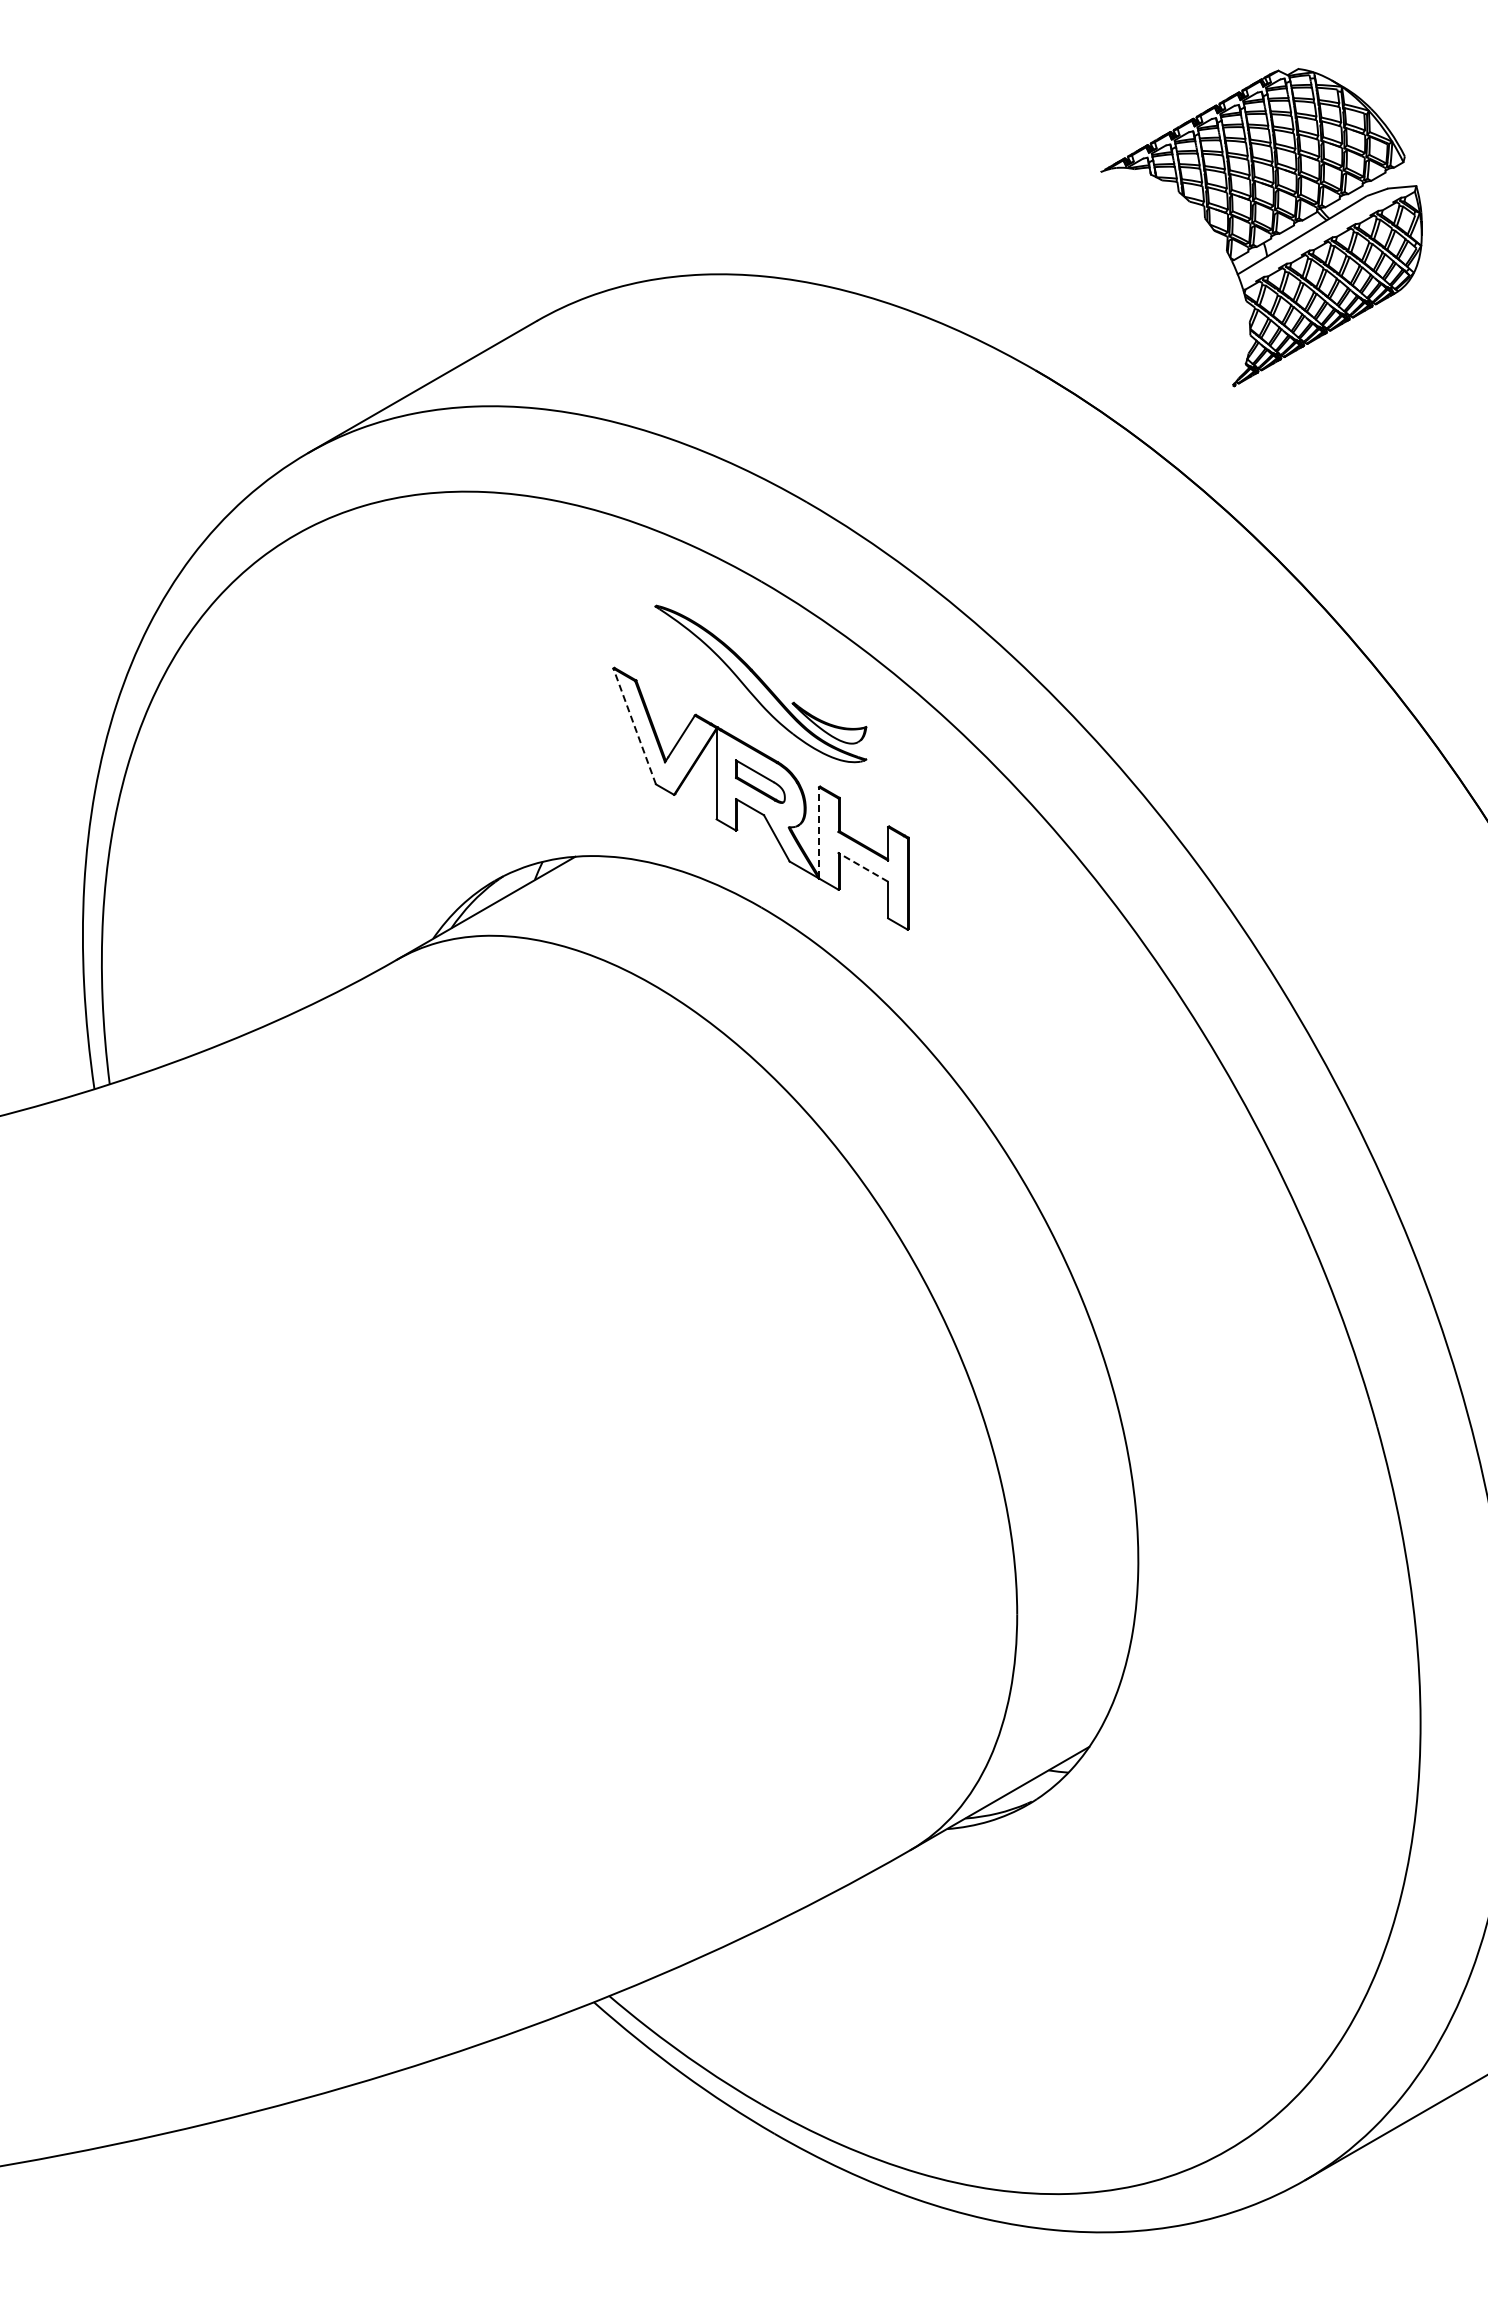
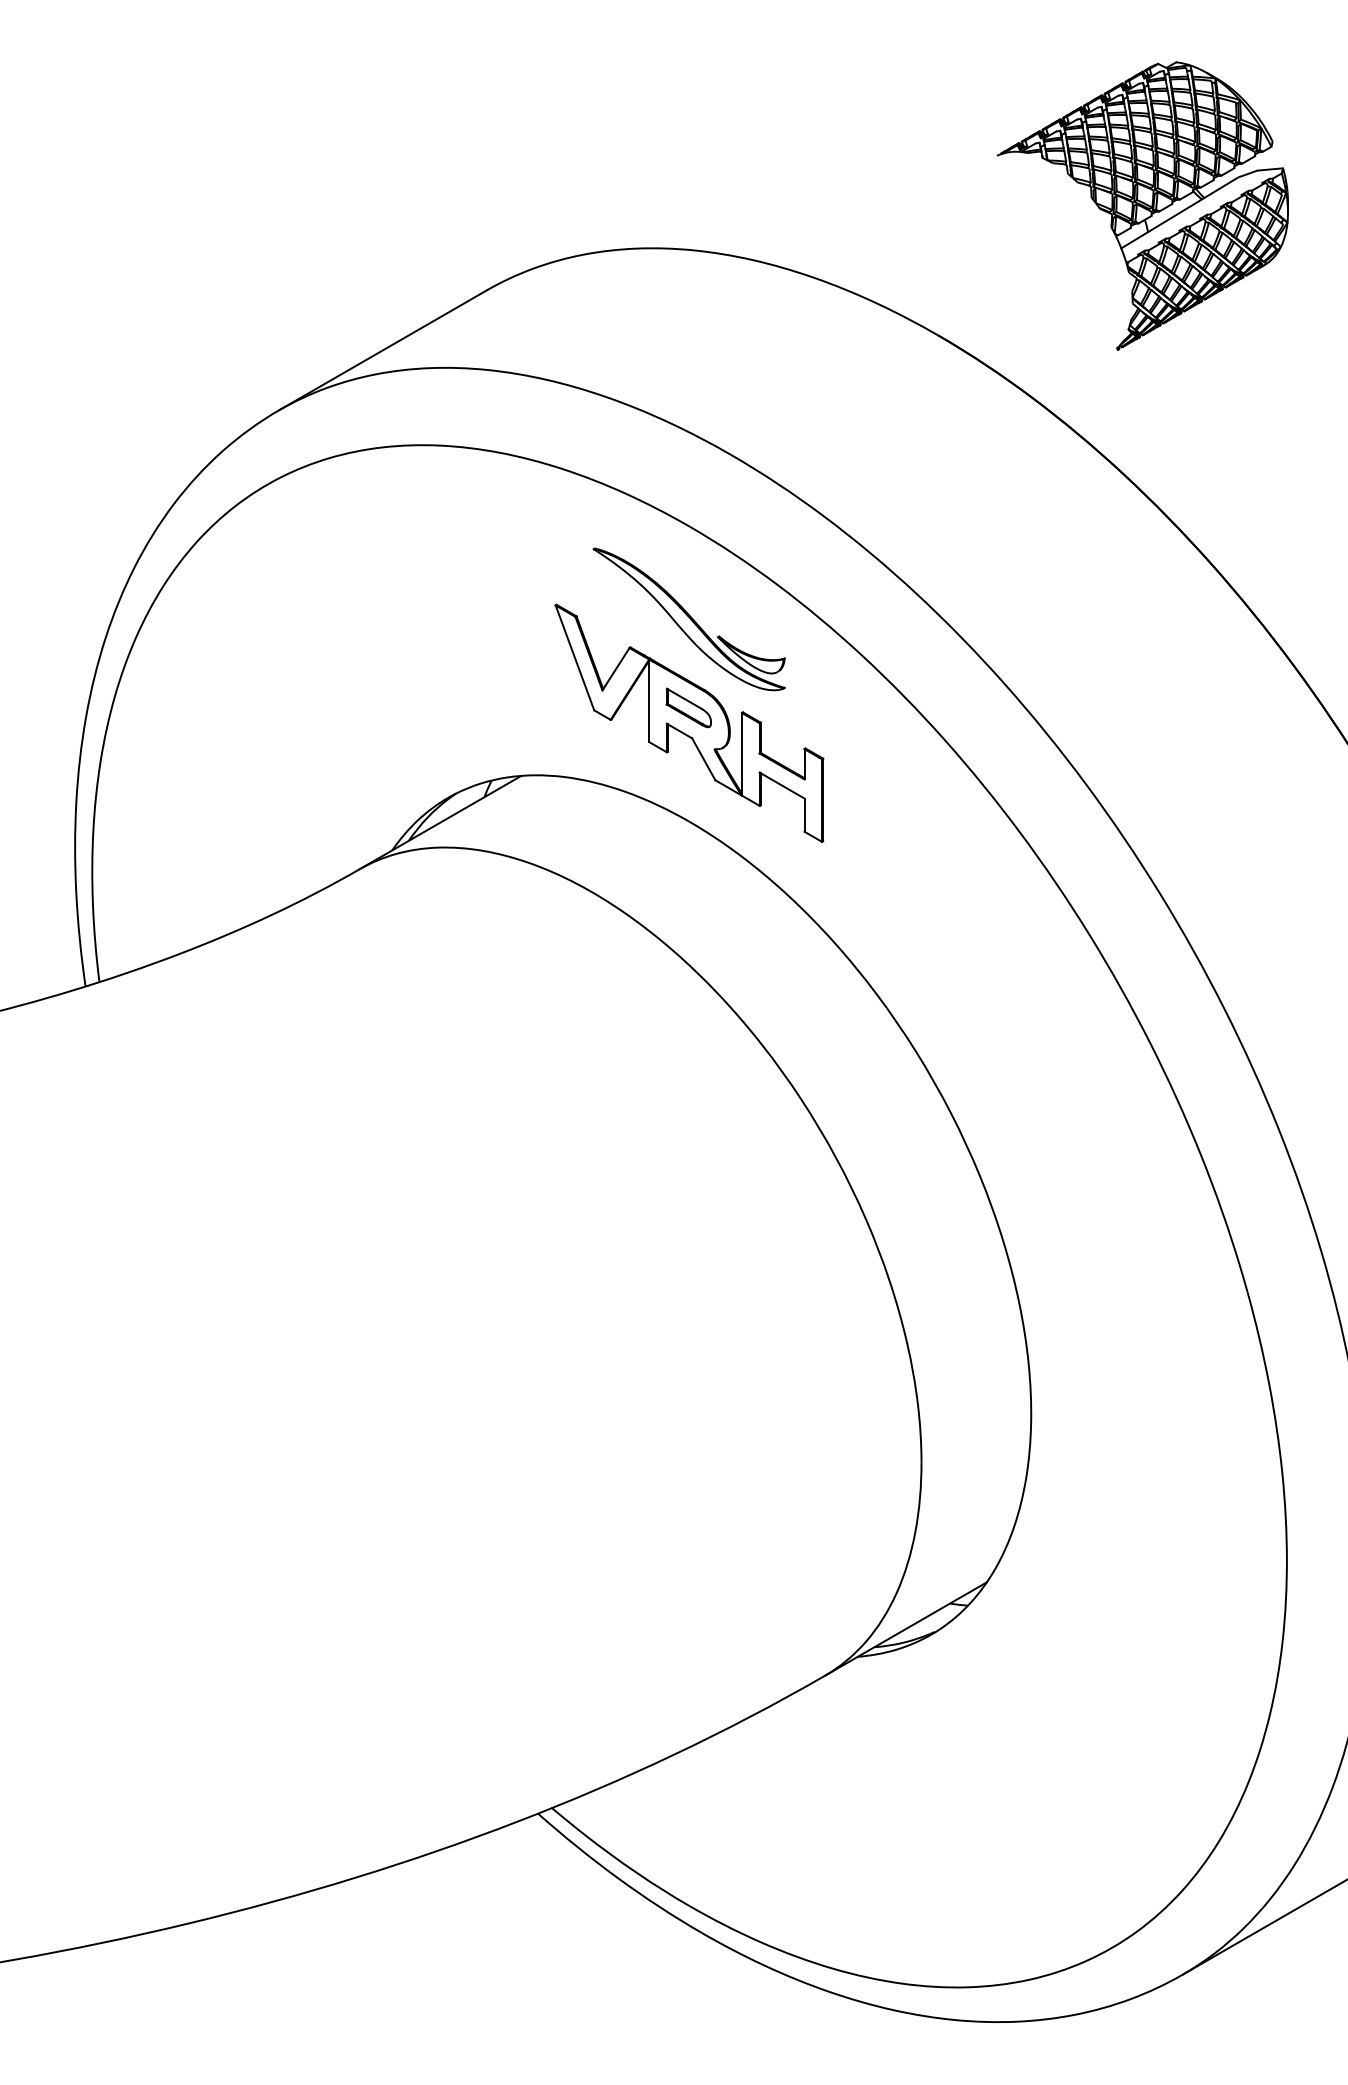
line: (634, 726) -> (574, 657), dashed -> solid
line: (819, 831) -> (742, 753), dashed -> solid
line: (863, 867) -> (782, 785), dashed -> solid

